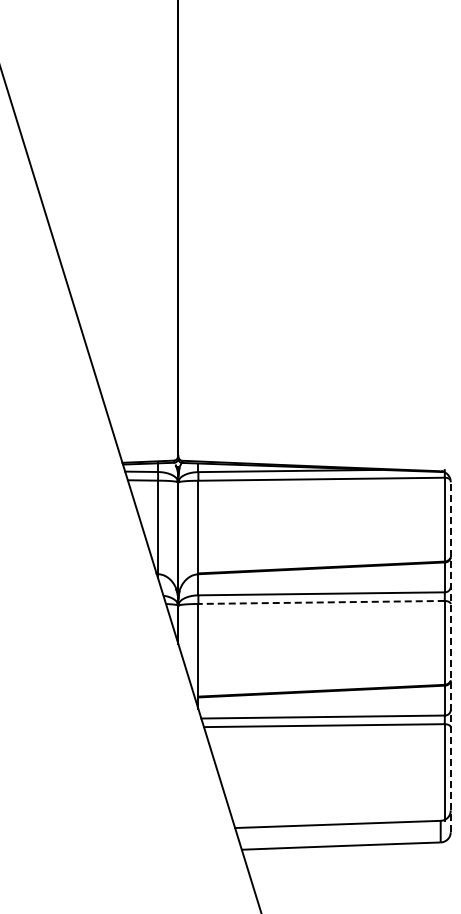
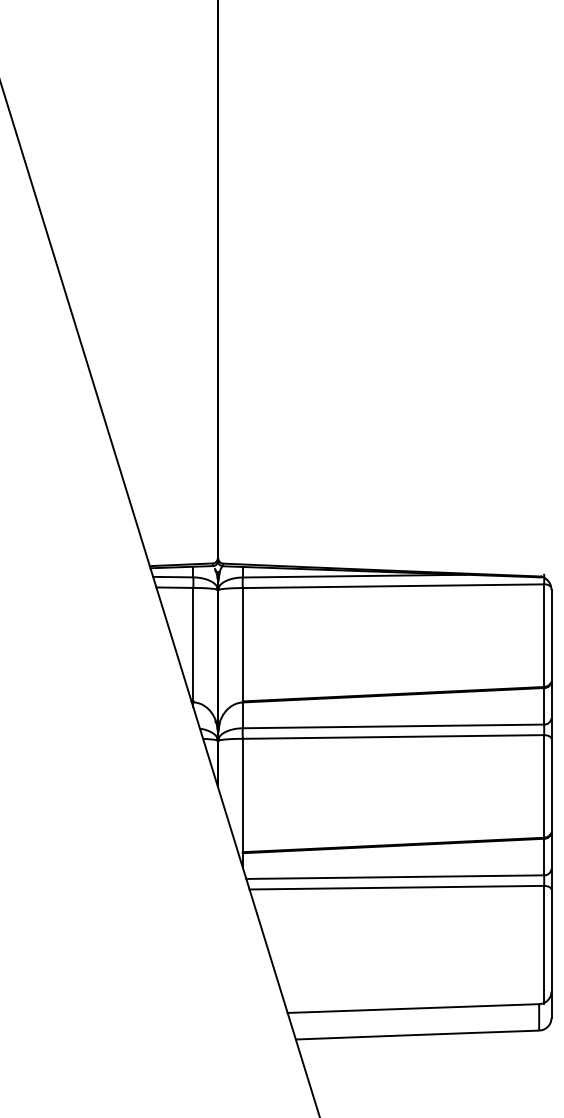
line: (321, 602) -> (393, 737), dashed -> solid
line: (450, 657) -> (551, 804), dashed -> solid

